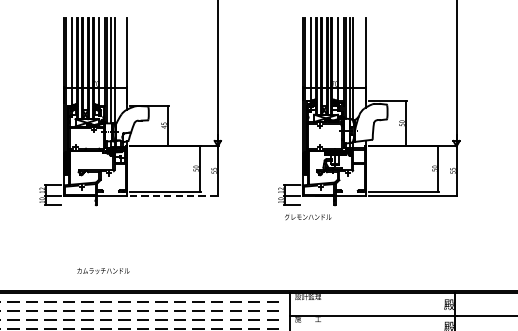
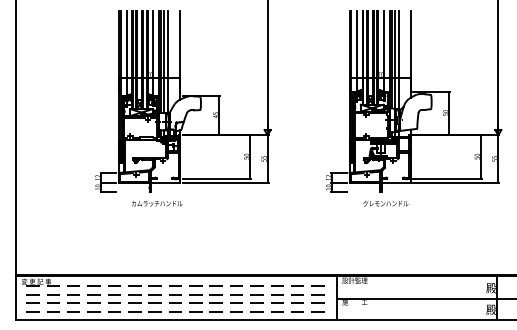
line: (174, 196) -> (225, 183), dashed -> solid
text: (307, 217) -> (385, 203), moved
text: (103, 270) -> (157, 203), moved

